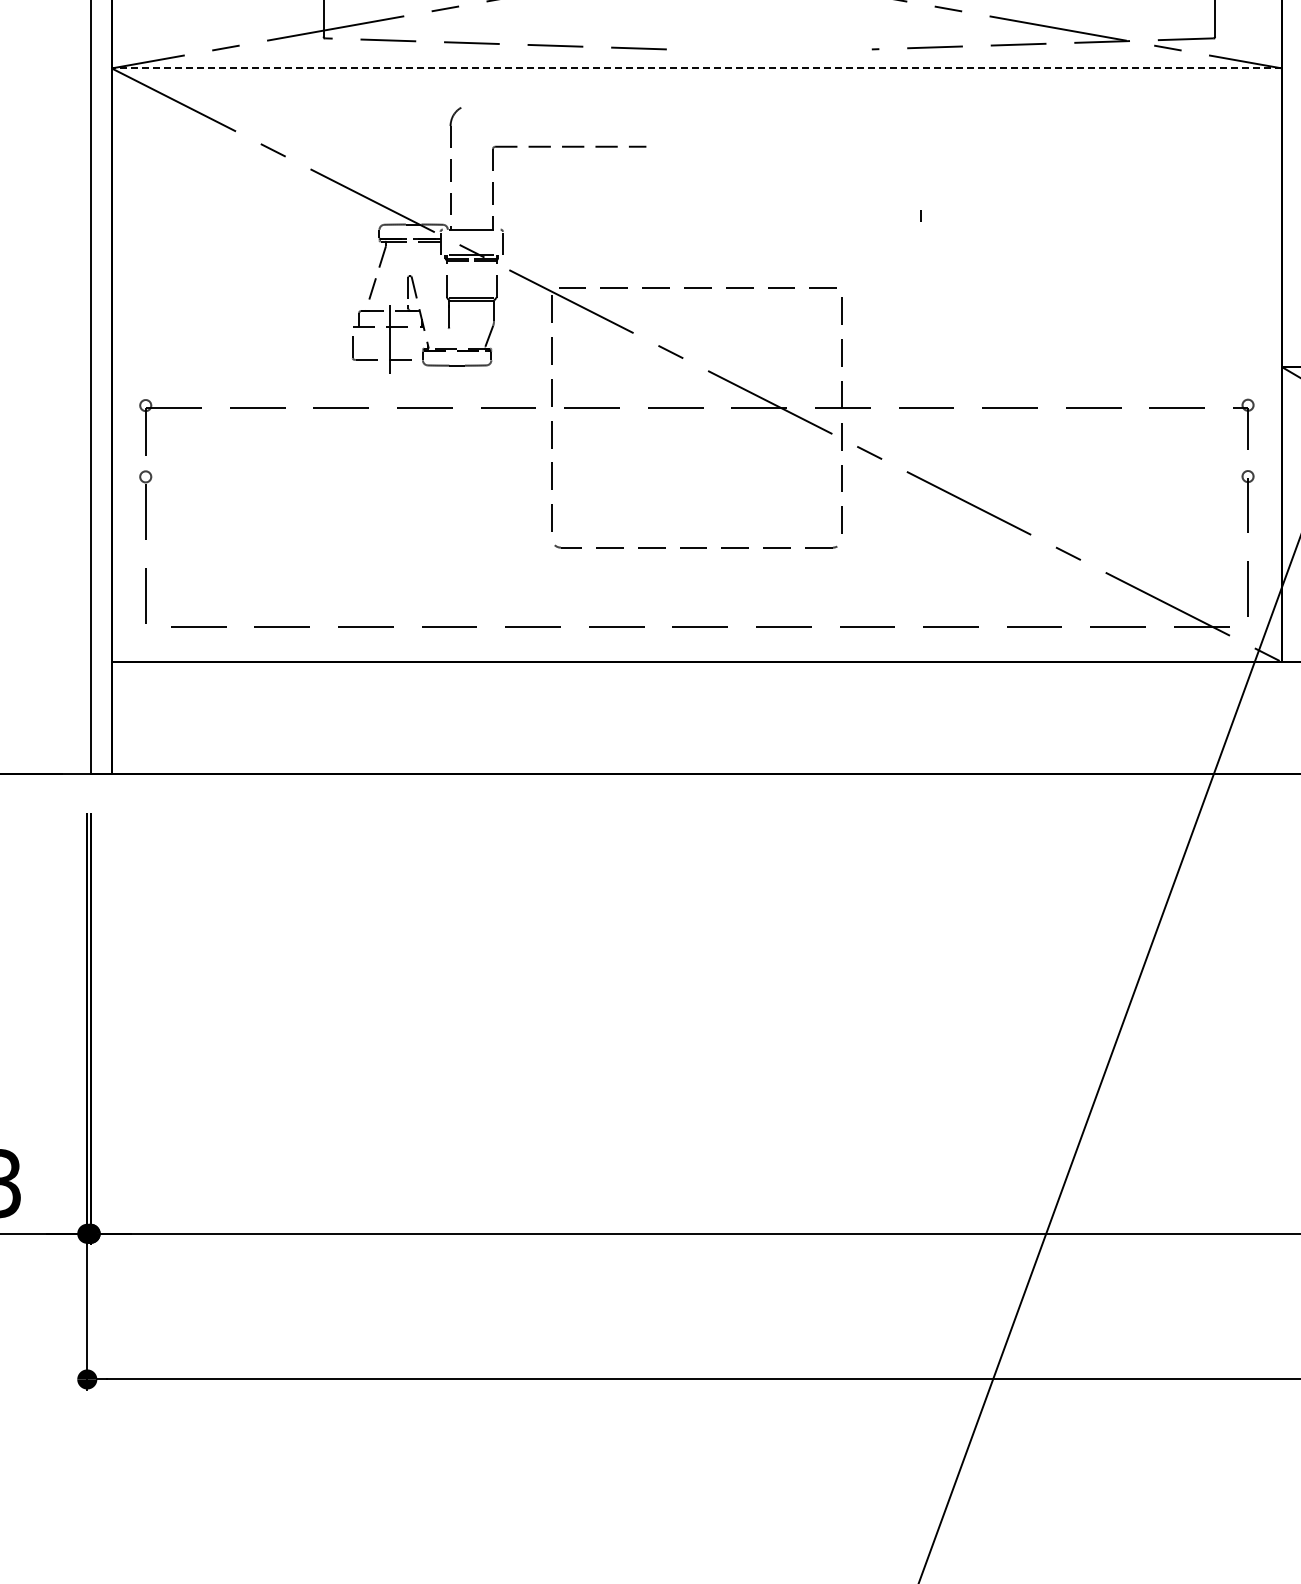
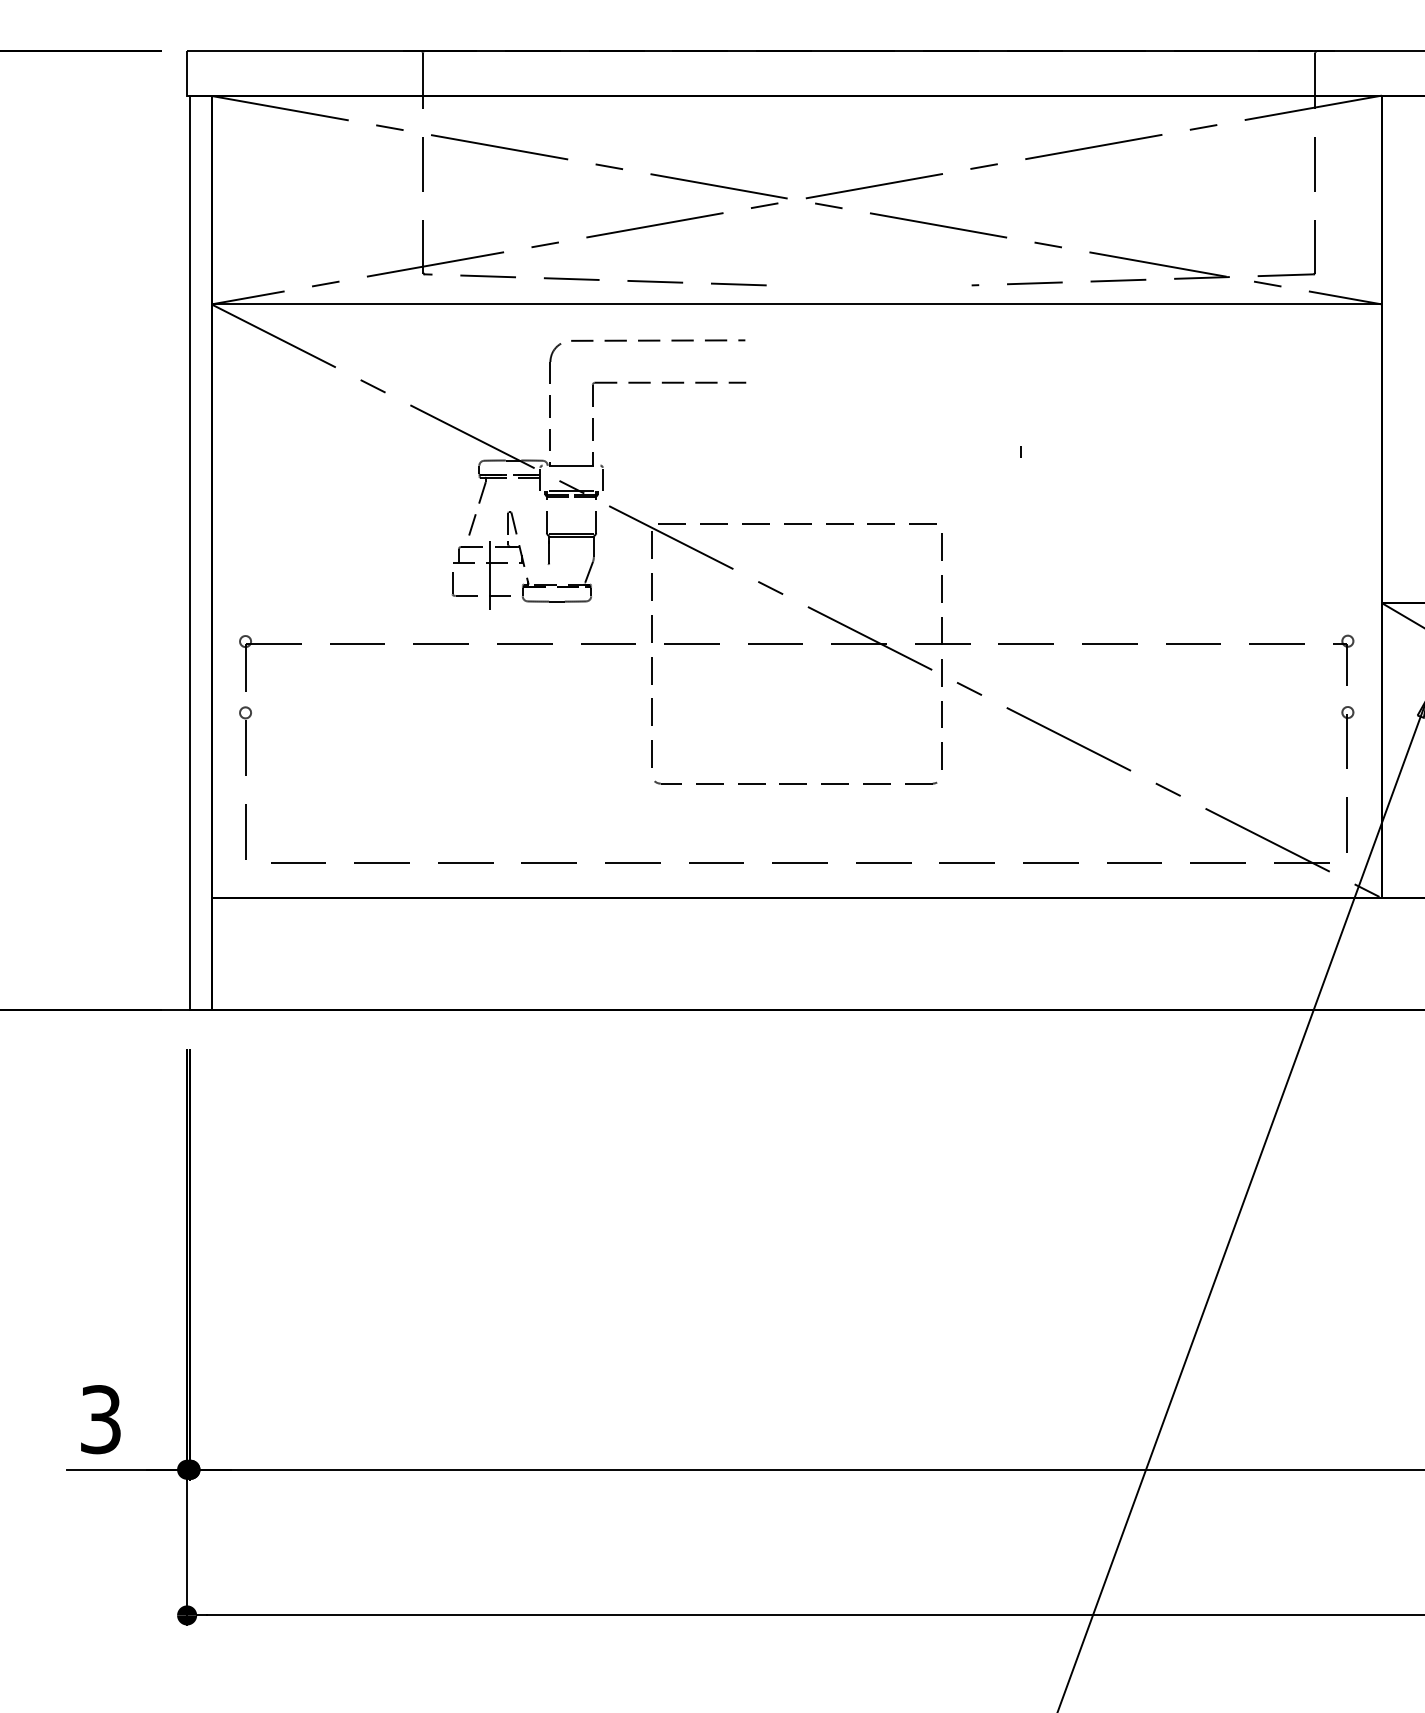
line: (696, 68) -> (796, 304), dashed -> solid
line: (558, 104) -> (658, 340), added

